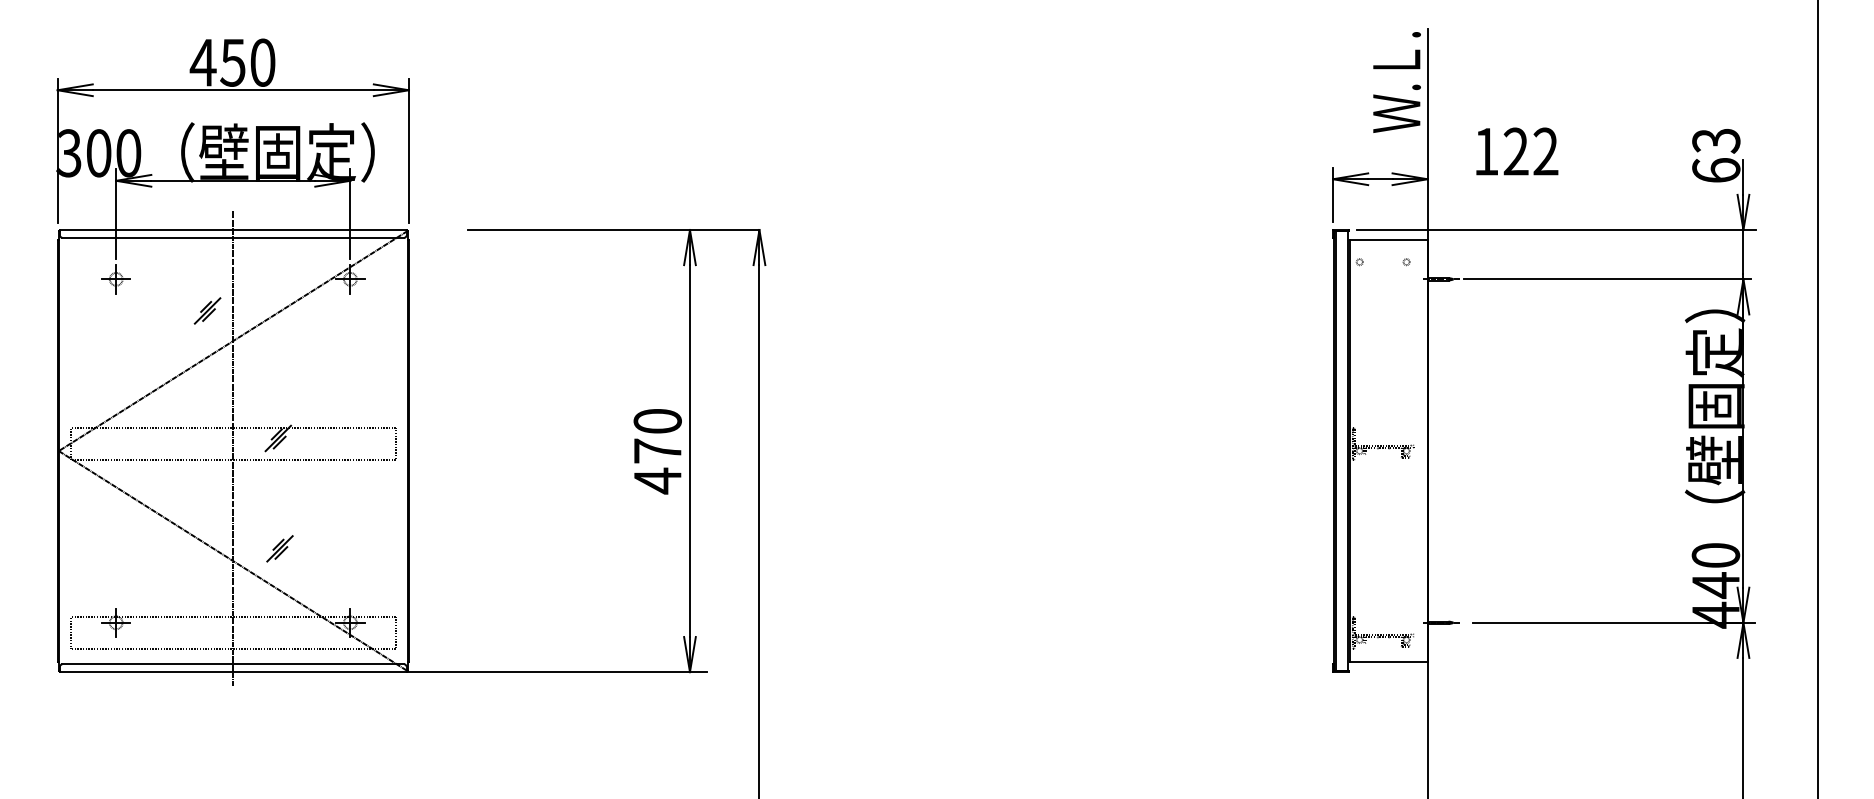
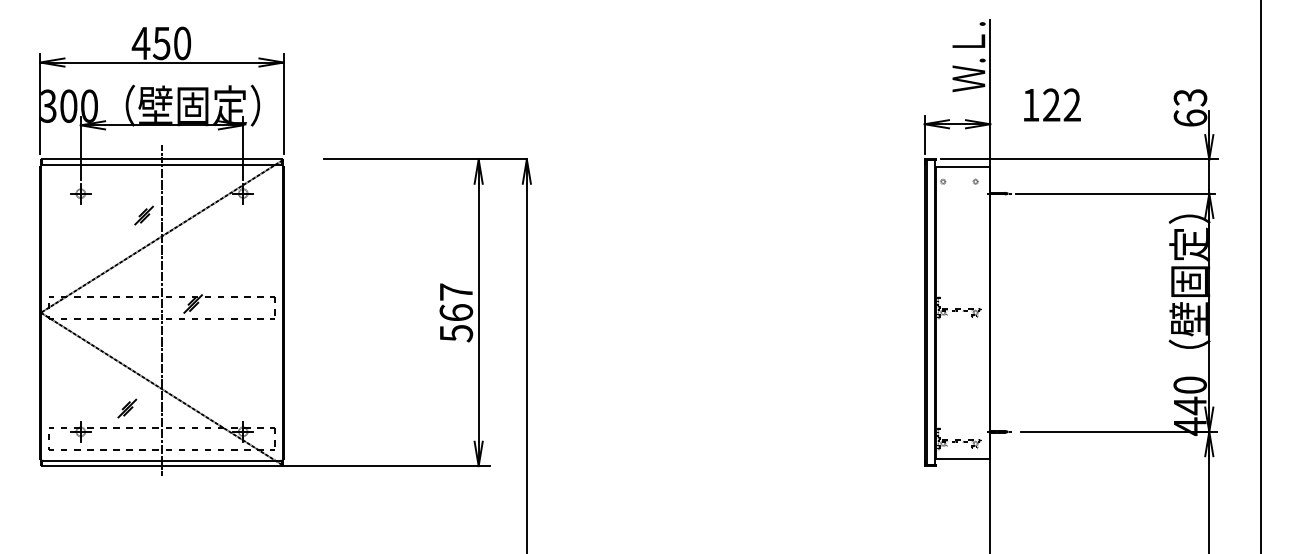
text: (657, 450) -> (456, 312), 470 -> 567
part: (280, 548) -> (127, 408), moved

